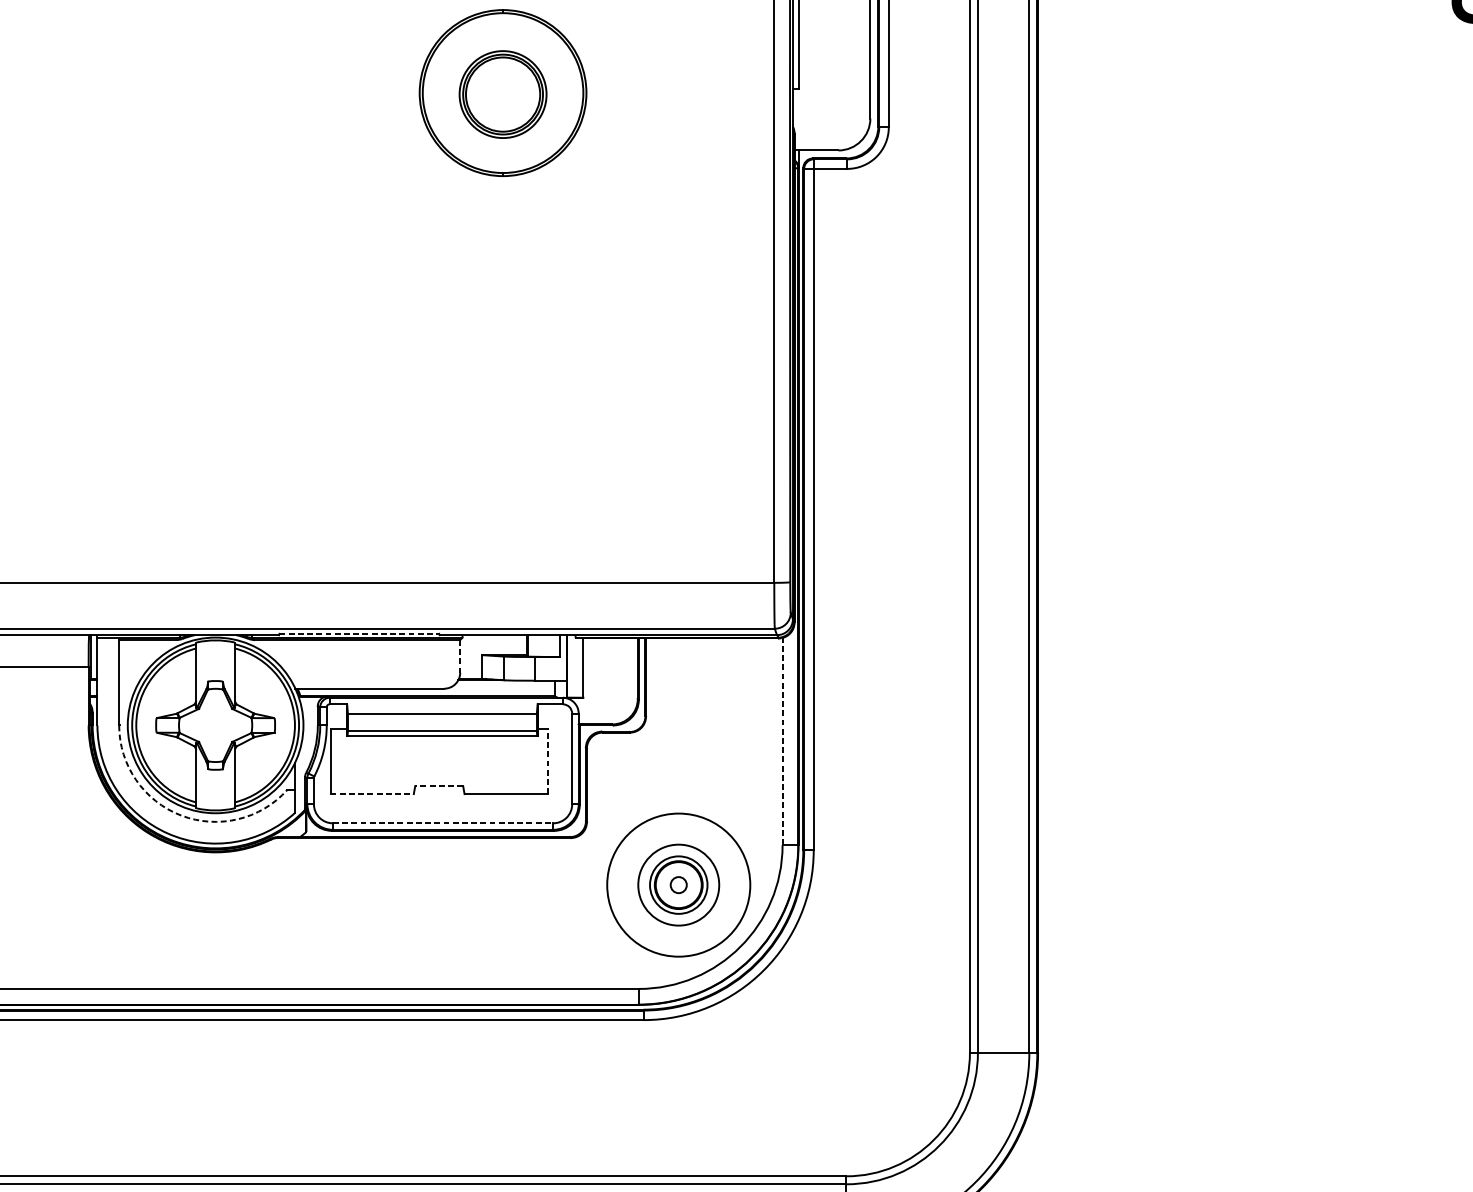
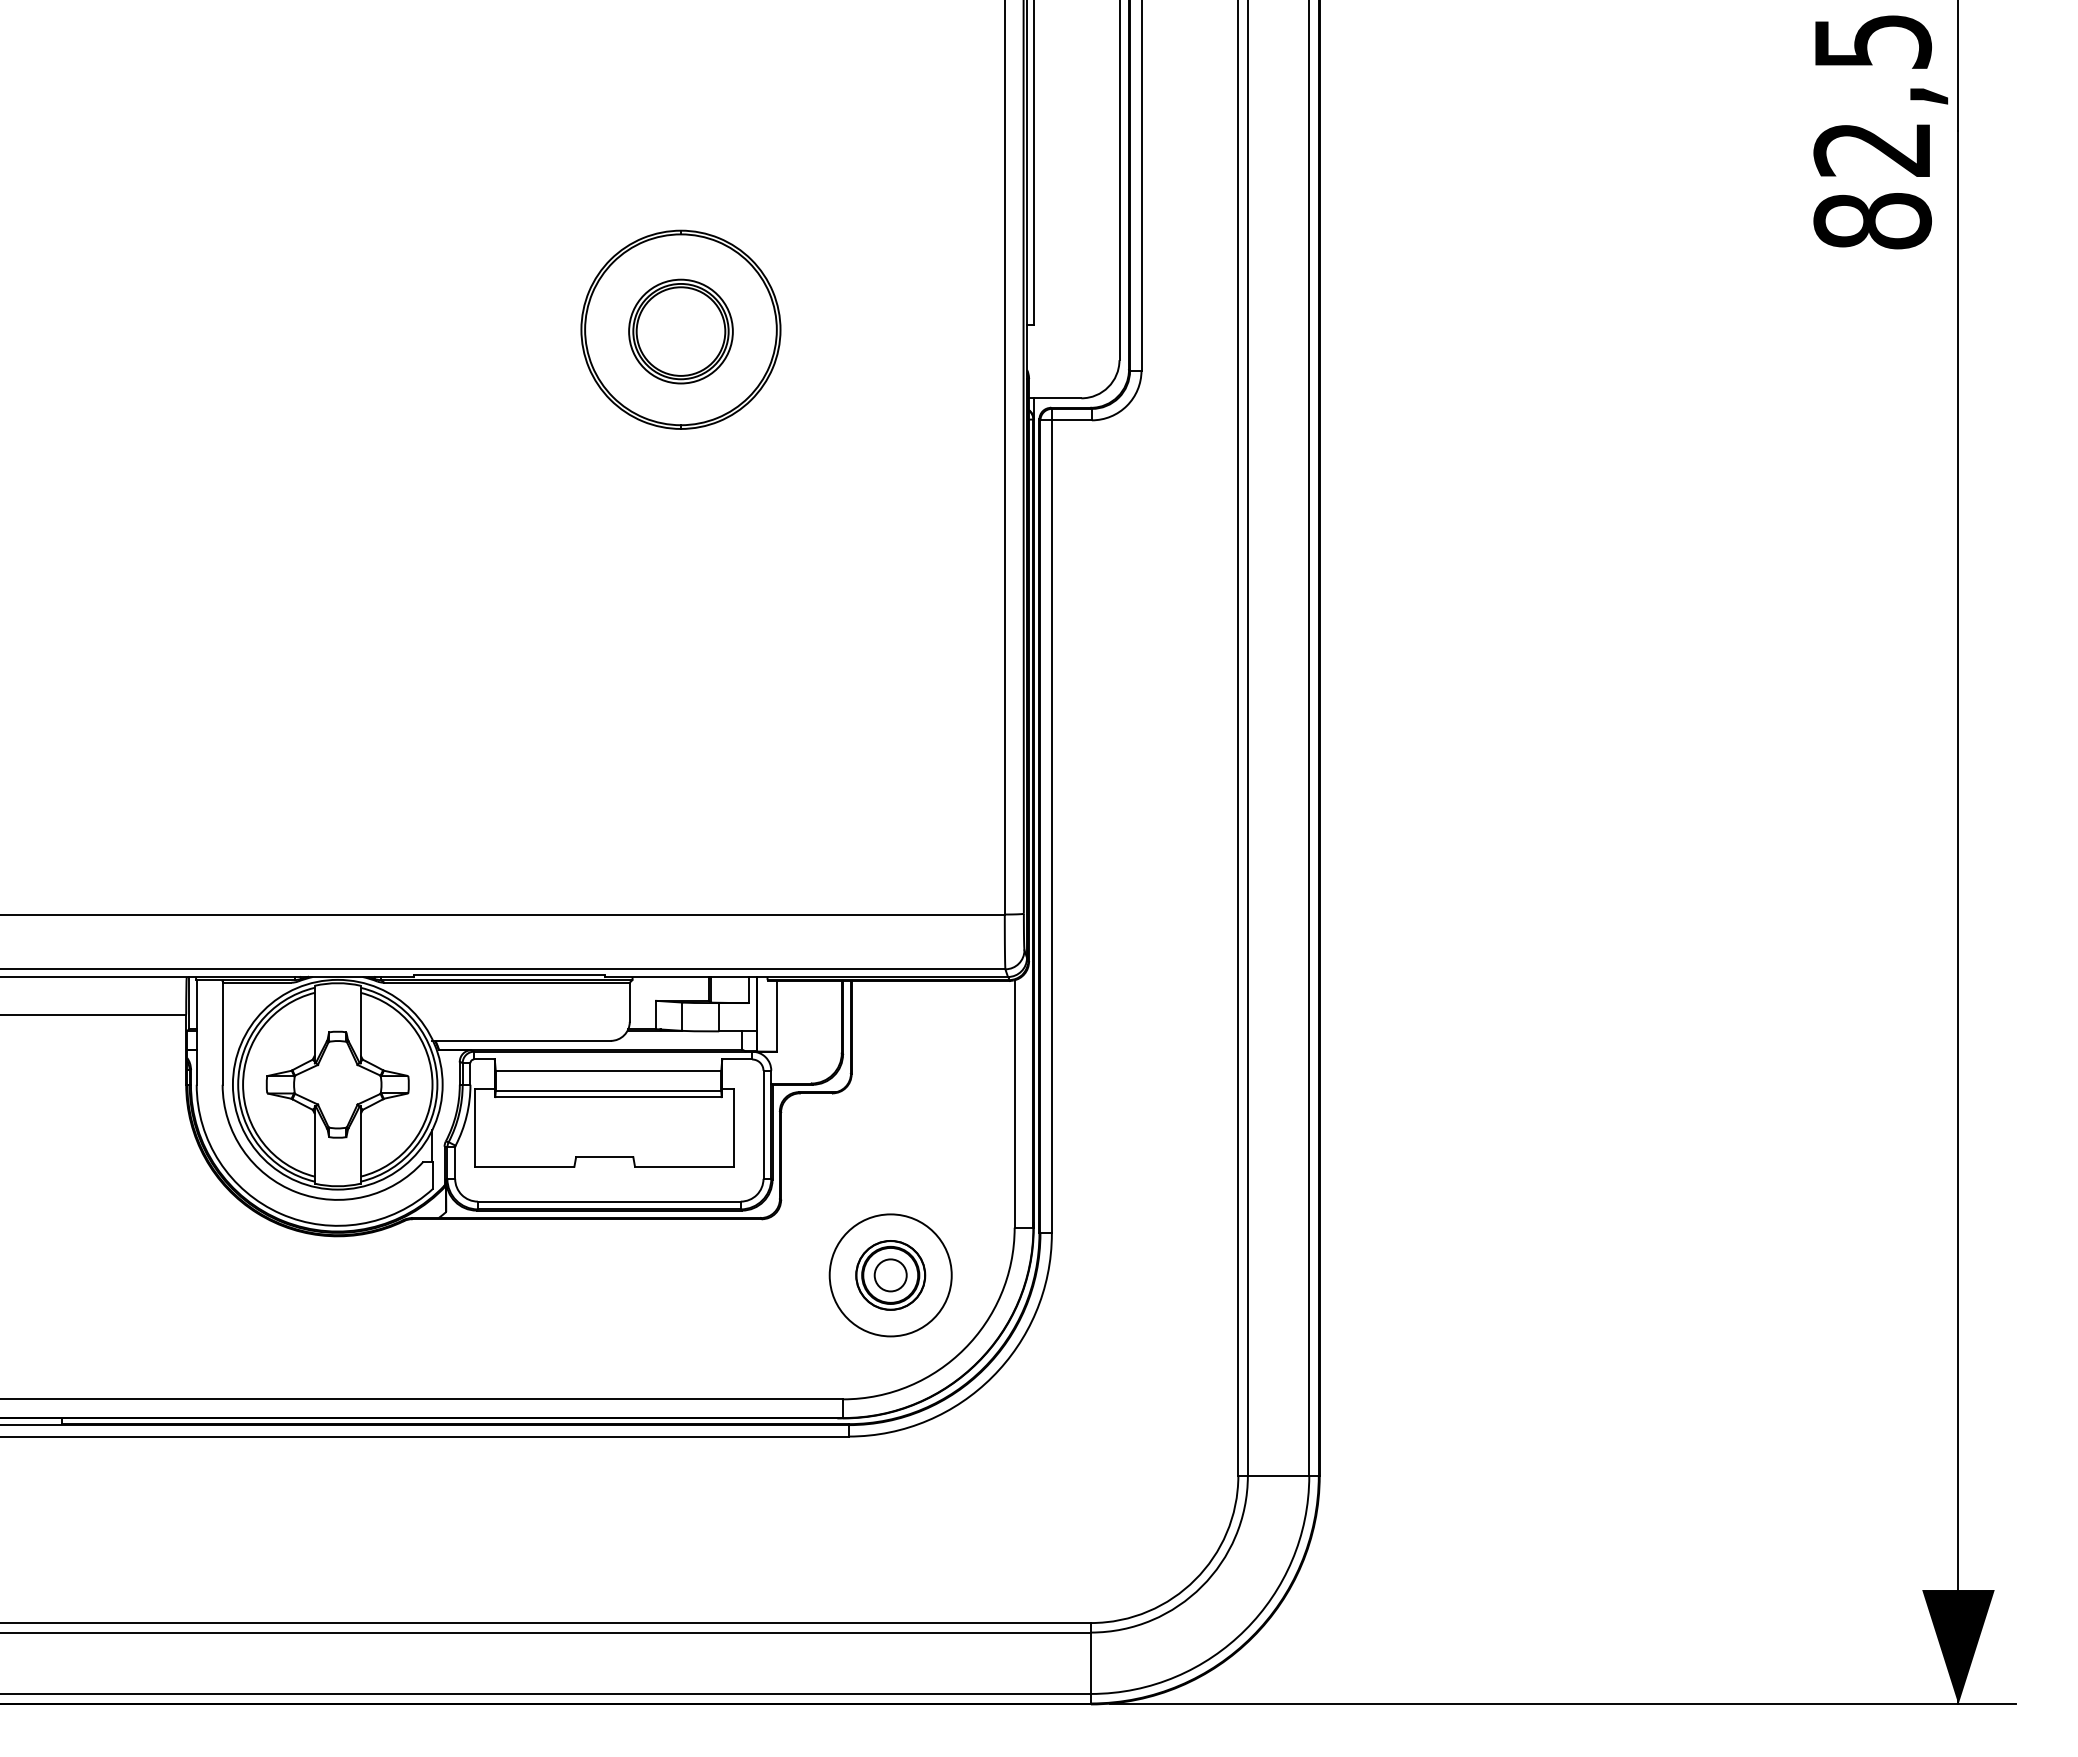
line: (359, 633) -> (509, 975), dashed -> solid
line: (459, 656) -> (629, 1002), dashed -> solid
line: (782, 741) -> (1014, 1103), dashed -> solid
line: (547, 761) -> (734, 1127), dashed -> solid
line: (439, 786) -> (604, 1157), dashed -> solid
line: (372, 793) -> (524, 1166), dashed -> solid
arc: (181, 815) -> (296, 1192), dashed -> solid
line: (443, 823) -> (609, 1201), dashed -> solid
circle: (678, 884) -> (890, 1274), size x0.71
circle: (678, 885) -> (890, 1275), size x0.71
circle: (678, 885) -> (890, 1275), size x1.67

